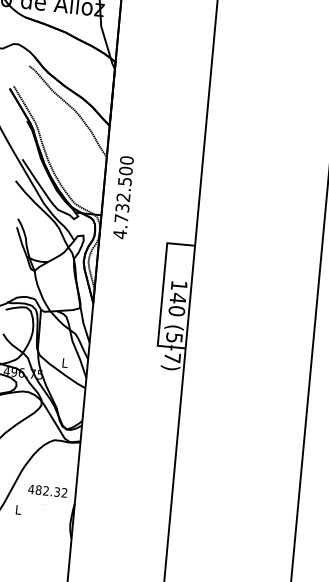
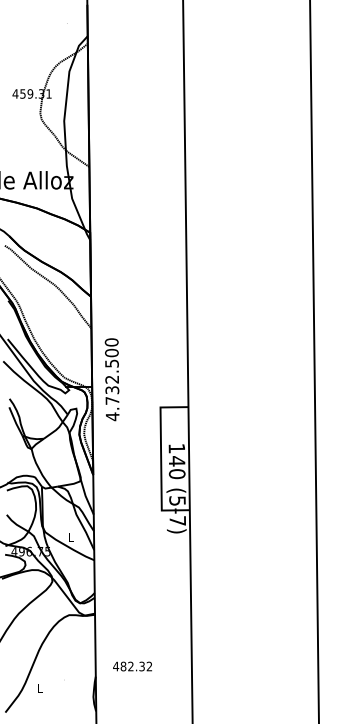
text: (122, 197) -> (111, 379), moved
text: (47, 491) -> (132, 666), moved

